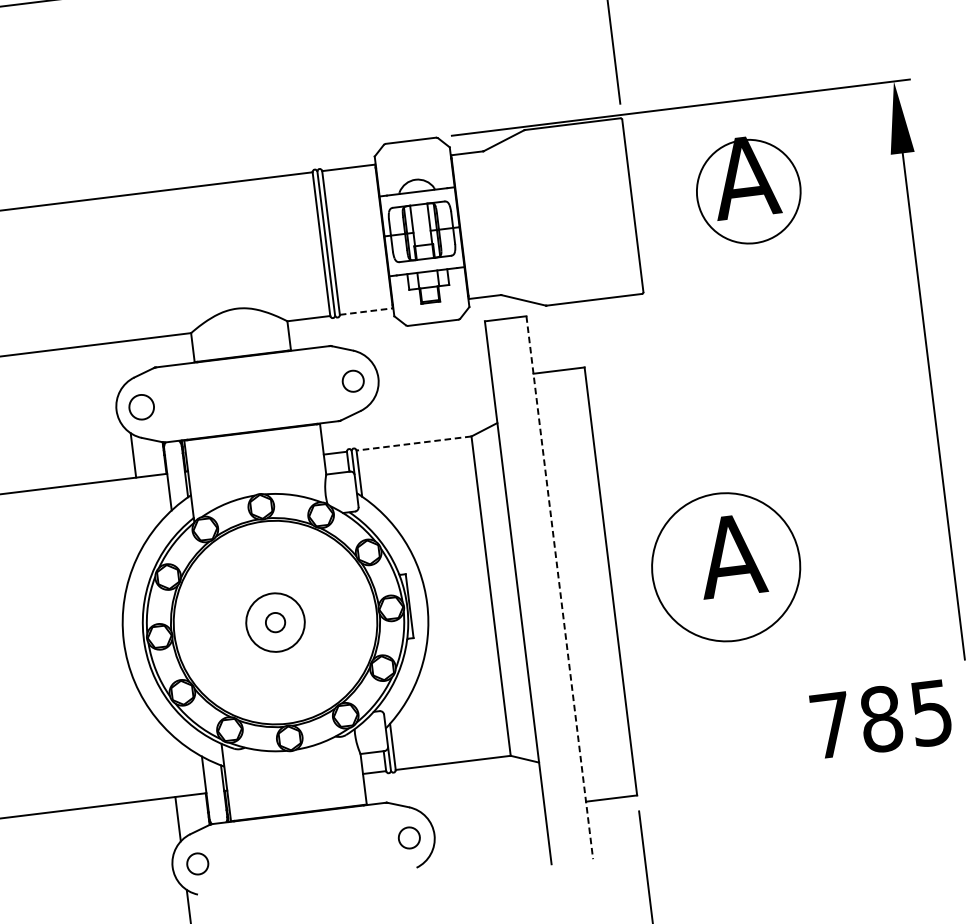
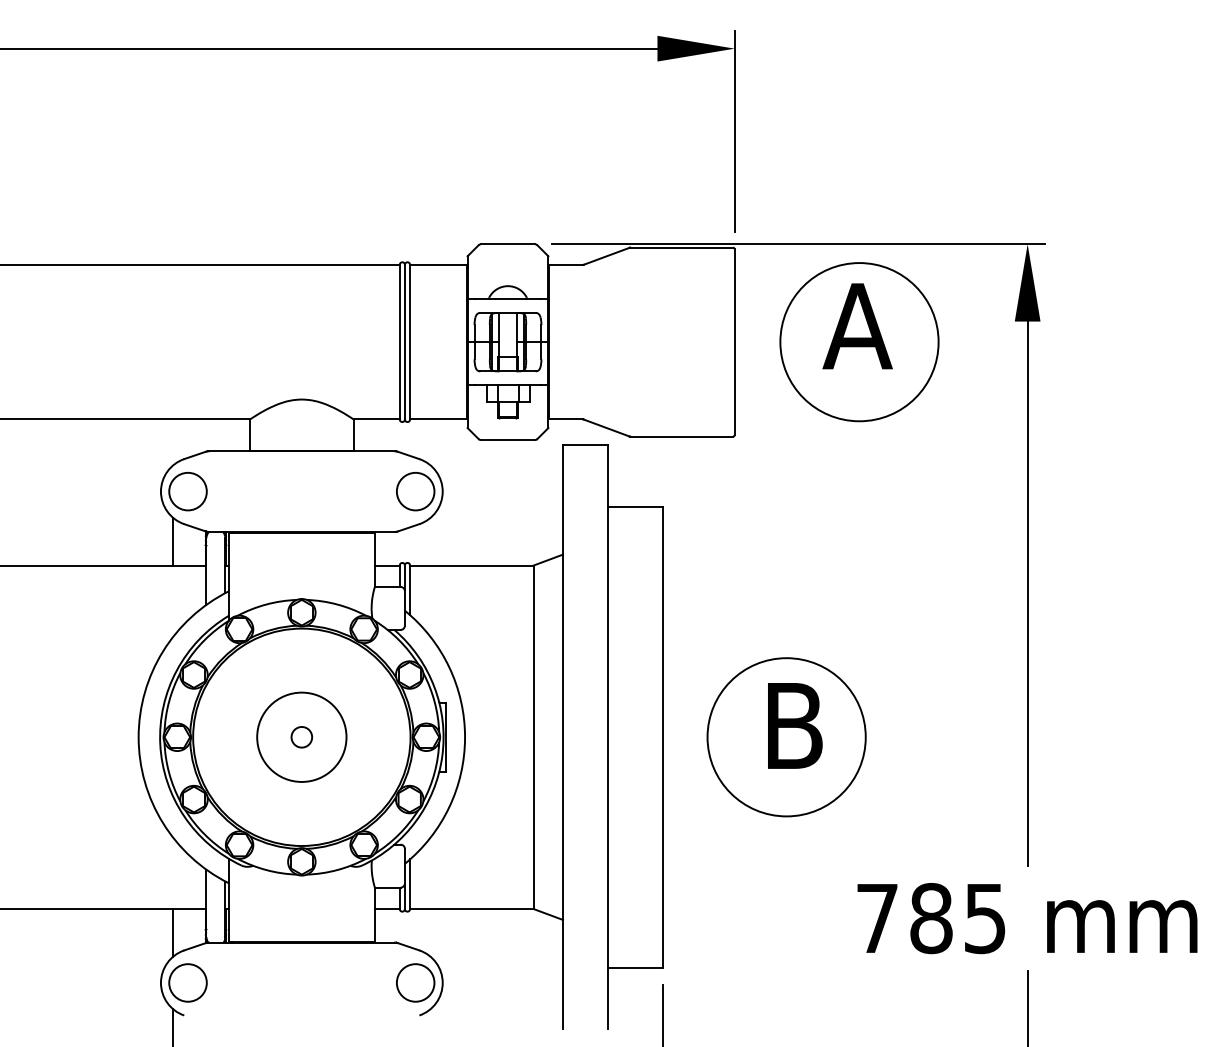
circle: (748, 192) -> (859, 342), size x1.43
line: (367, 311) -> (439, 419), dashed -> solid
circle: (353, 381) -> (415, 491), size x1.67
circle: (141, 407) -> (187, 491), size x1.43
line: (413, 443) -> (471, 565), dashed -> solid
text: (731, 555) -> (793, 725), A -> B
line: (559, 587) -> (607, 737), dashed -> solid
circle: (275, 621) -> (301, 736), size x1.43
circle: (409, 837) -> (415, 982), size x1.67
circle: (197, 863) -> (187, 982), size x1.67

